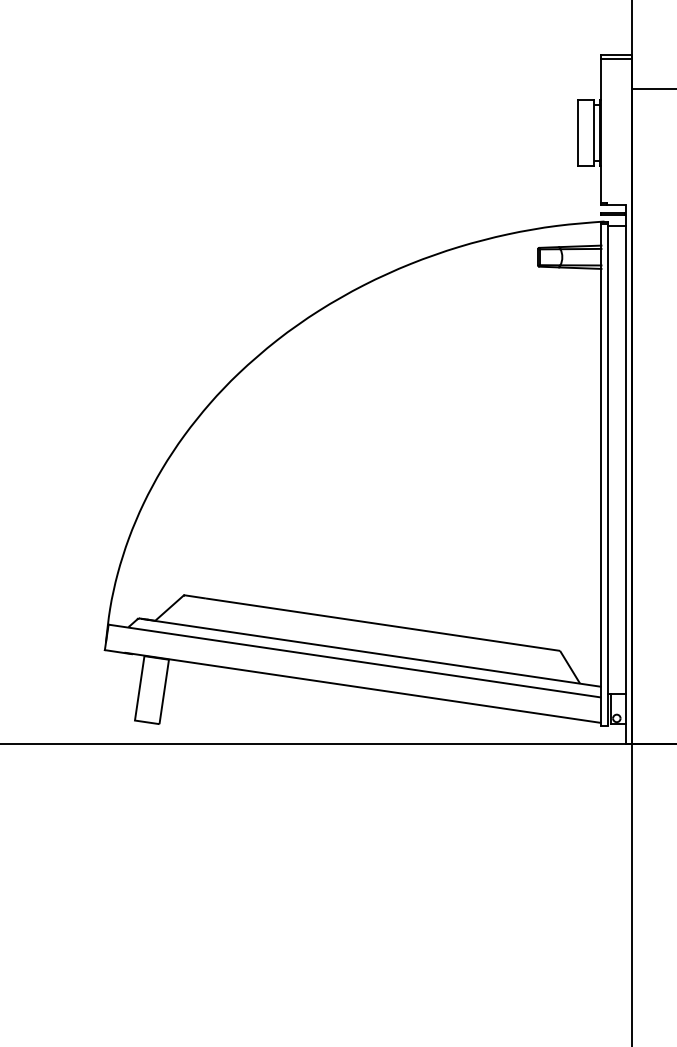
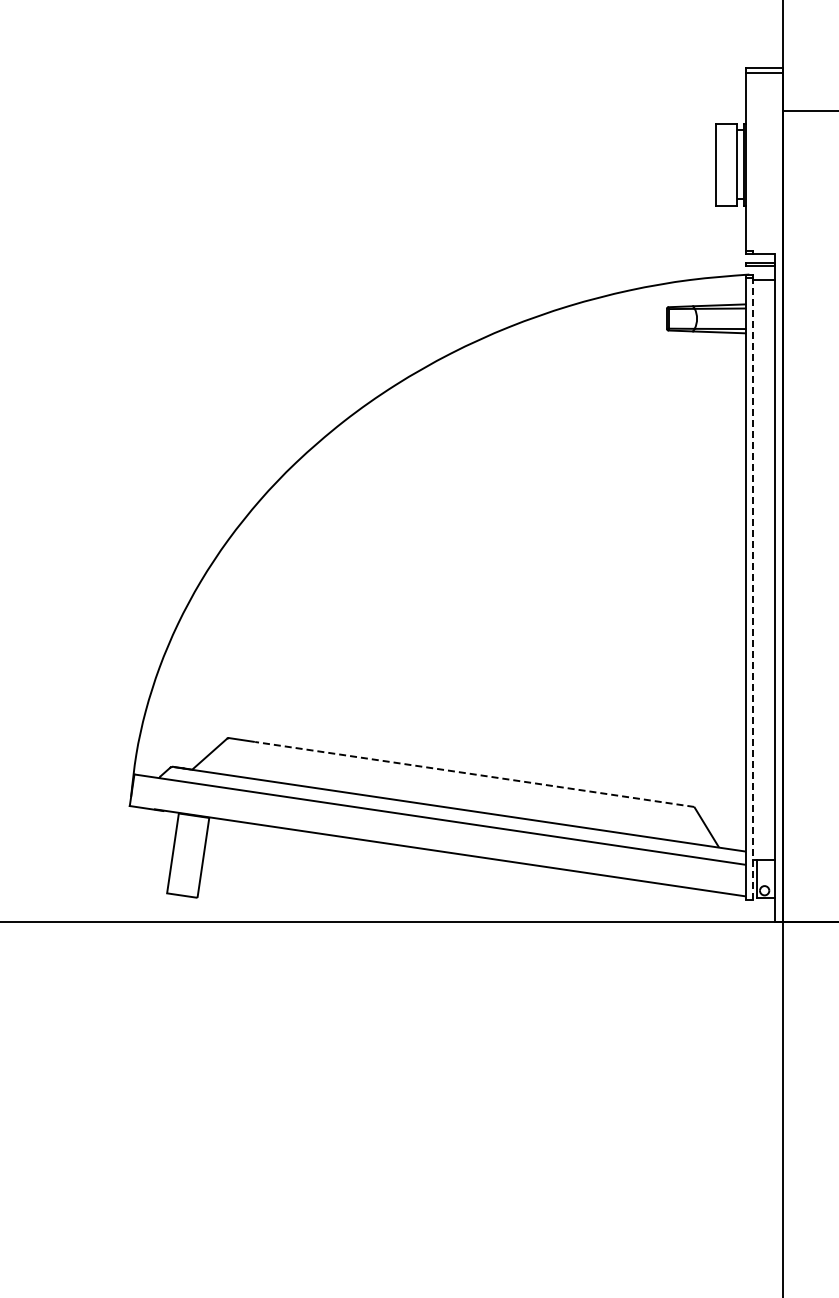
line: (607, 474) -> (753, 588), solid -> dashed
line: (382, 624) -> (474, 774), solid -> dashed

